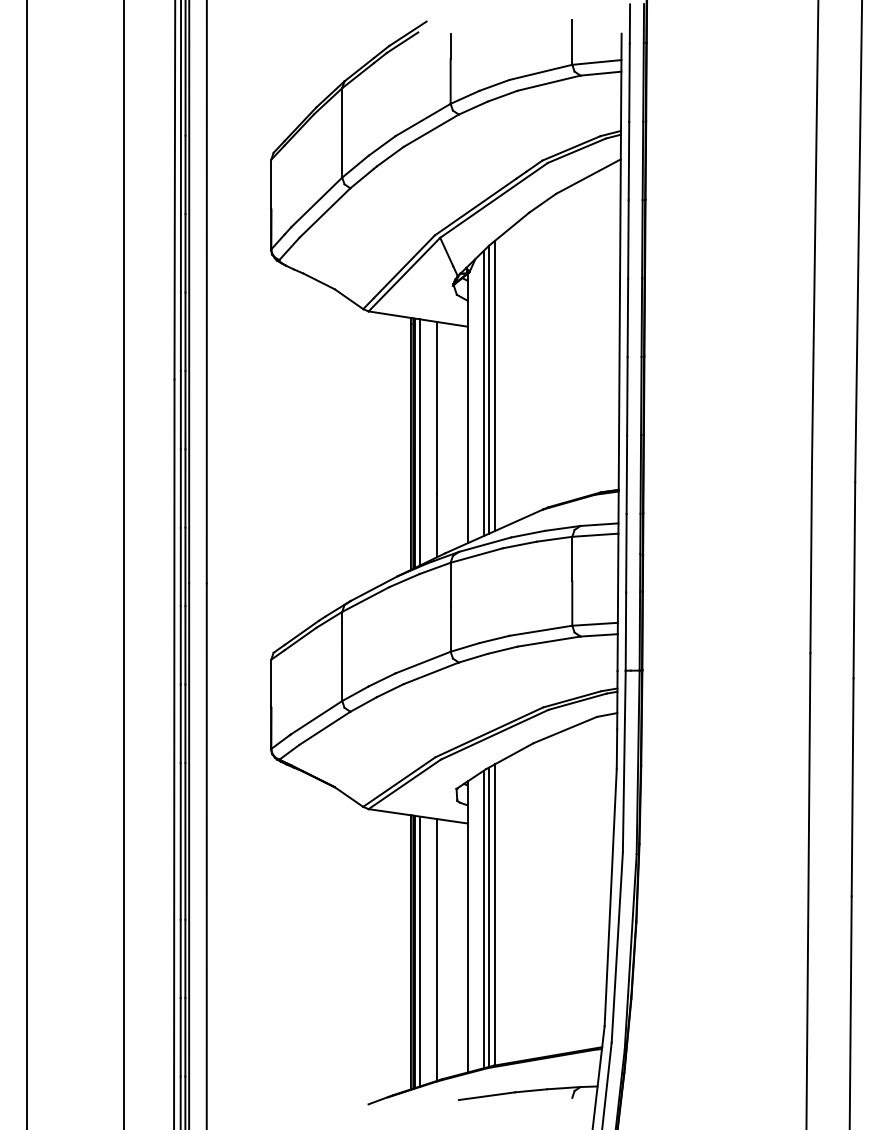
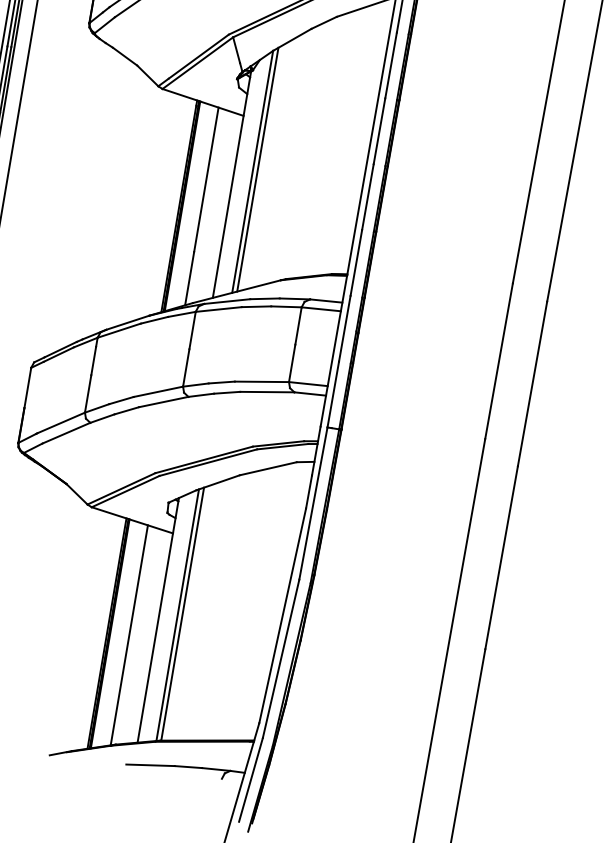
line: (483, 393) -> (247, 174), removed
line: (419, 442) -> (186, 206), removed
line: (483, 919) -> (172, 616), removed
line: (419, 951) -> (114, 634), removed

